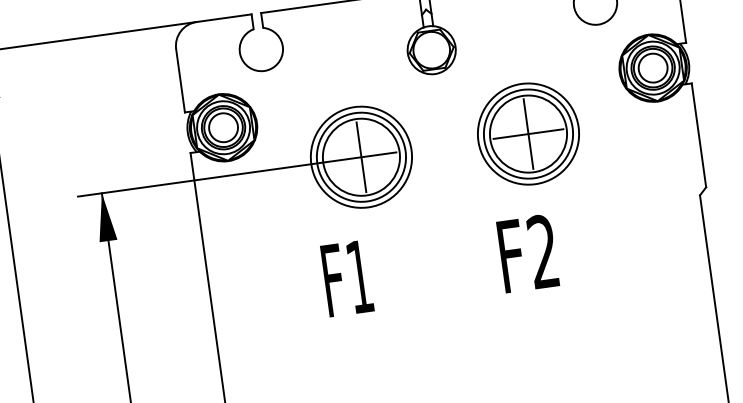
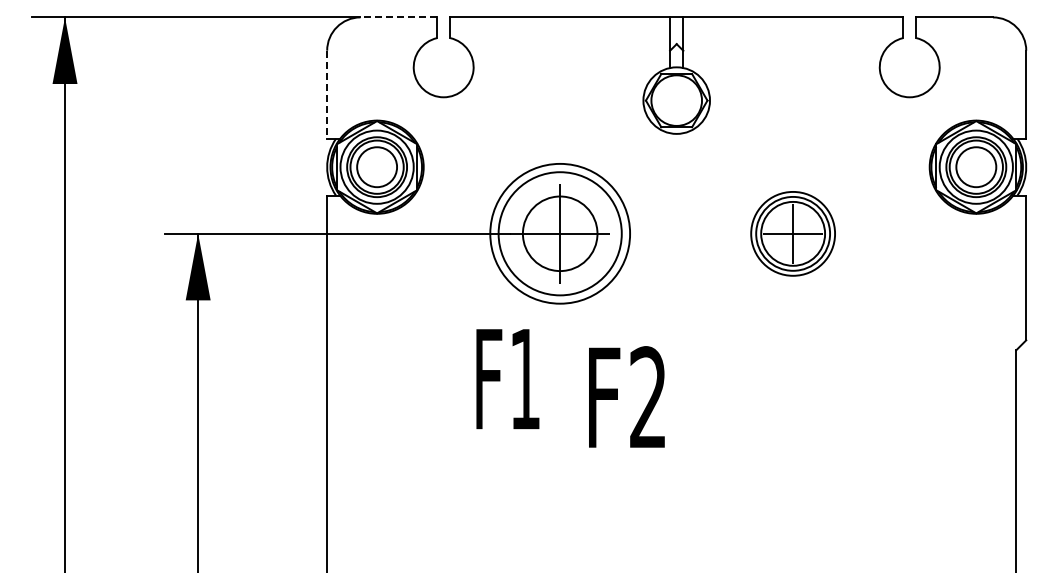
line: (223, 18) -> (398, 17), solid -> dashed
line: (180, 81) -> (327, 95), solid -> dashed
part: (527, 133) -> (792, 233), size x0.6
circle: (360, 157) -> (559, 233), size x0.7
text: (527, 253) -> (626, 396), moved
text: (347, 278) -> (507, 379), moved

